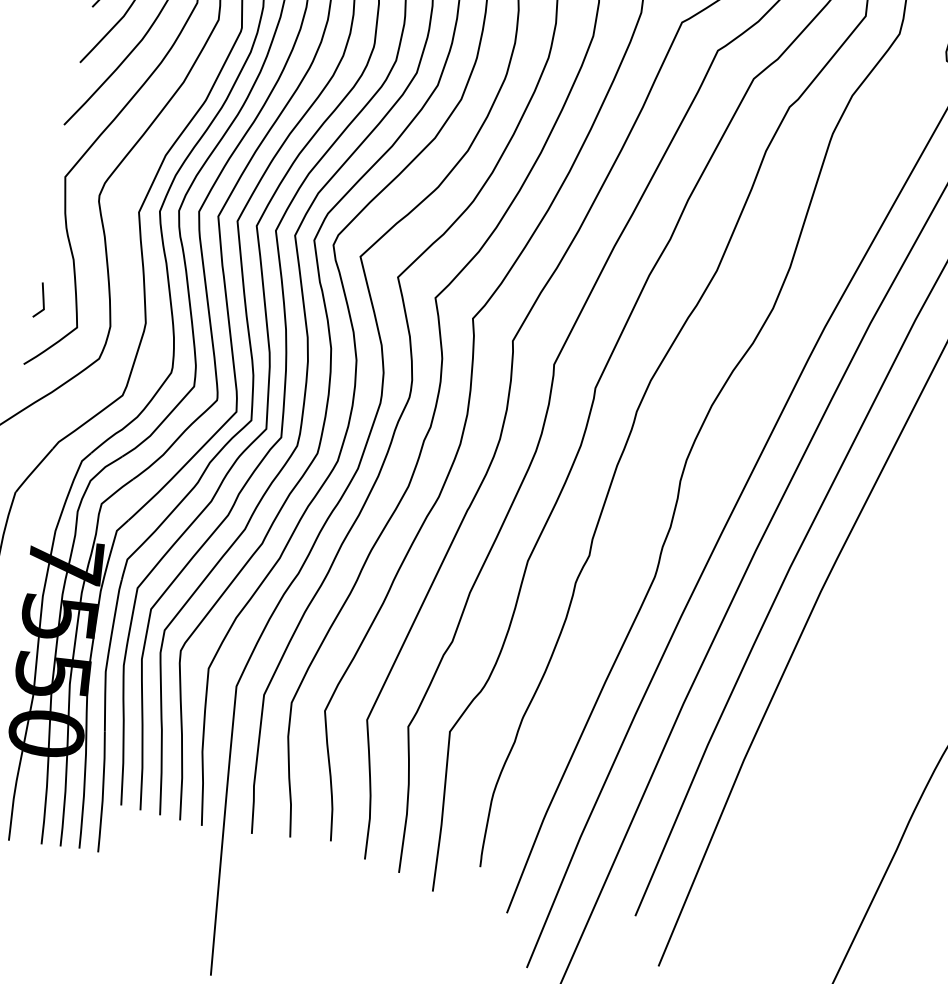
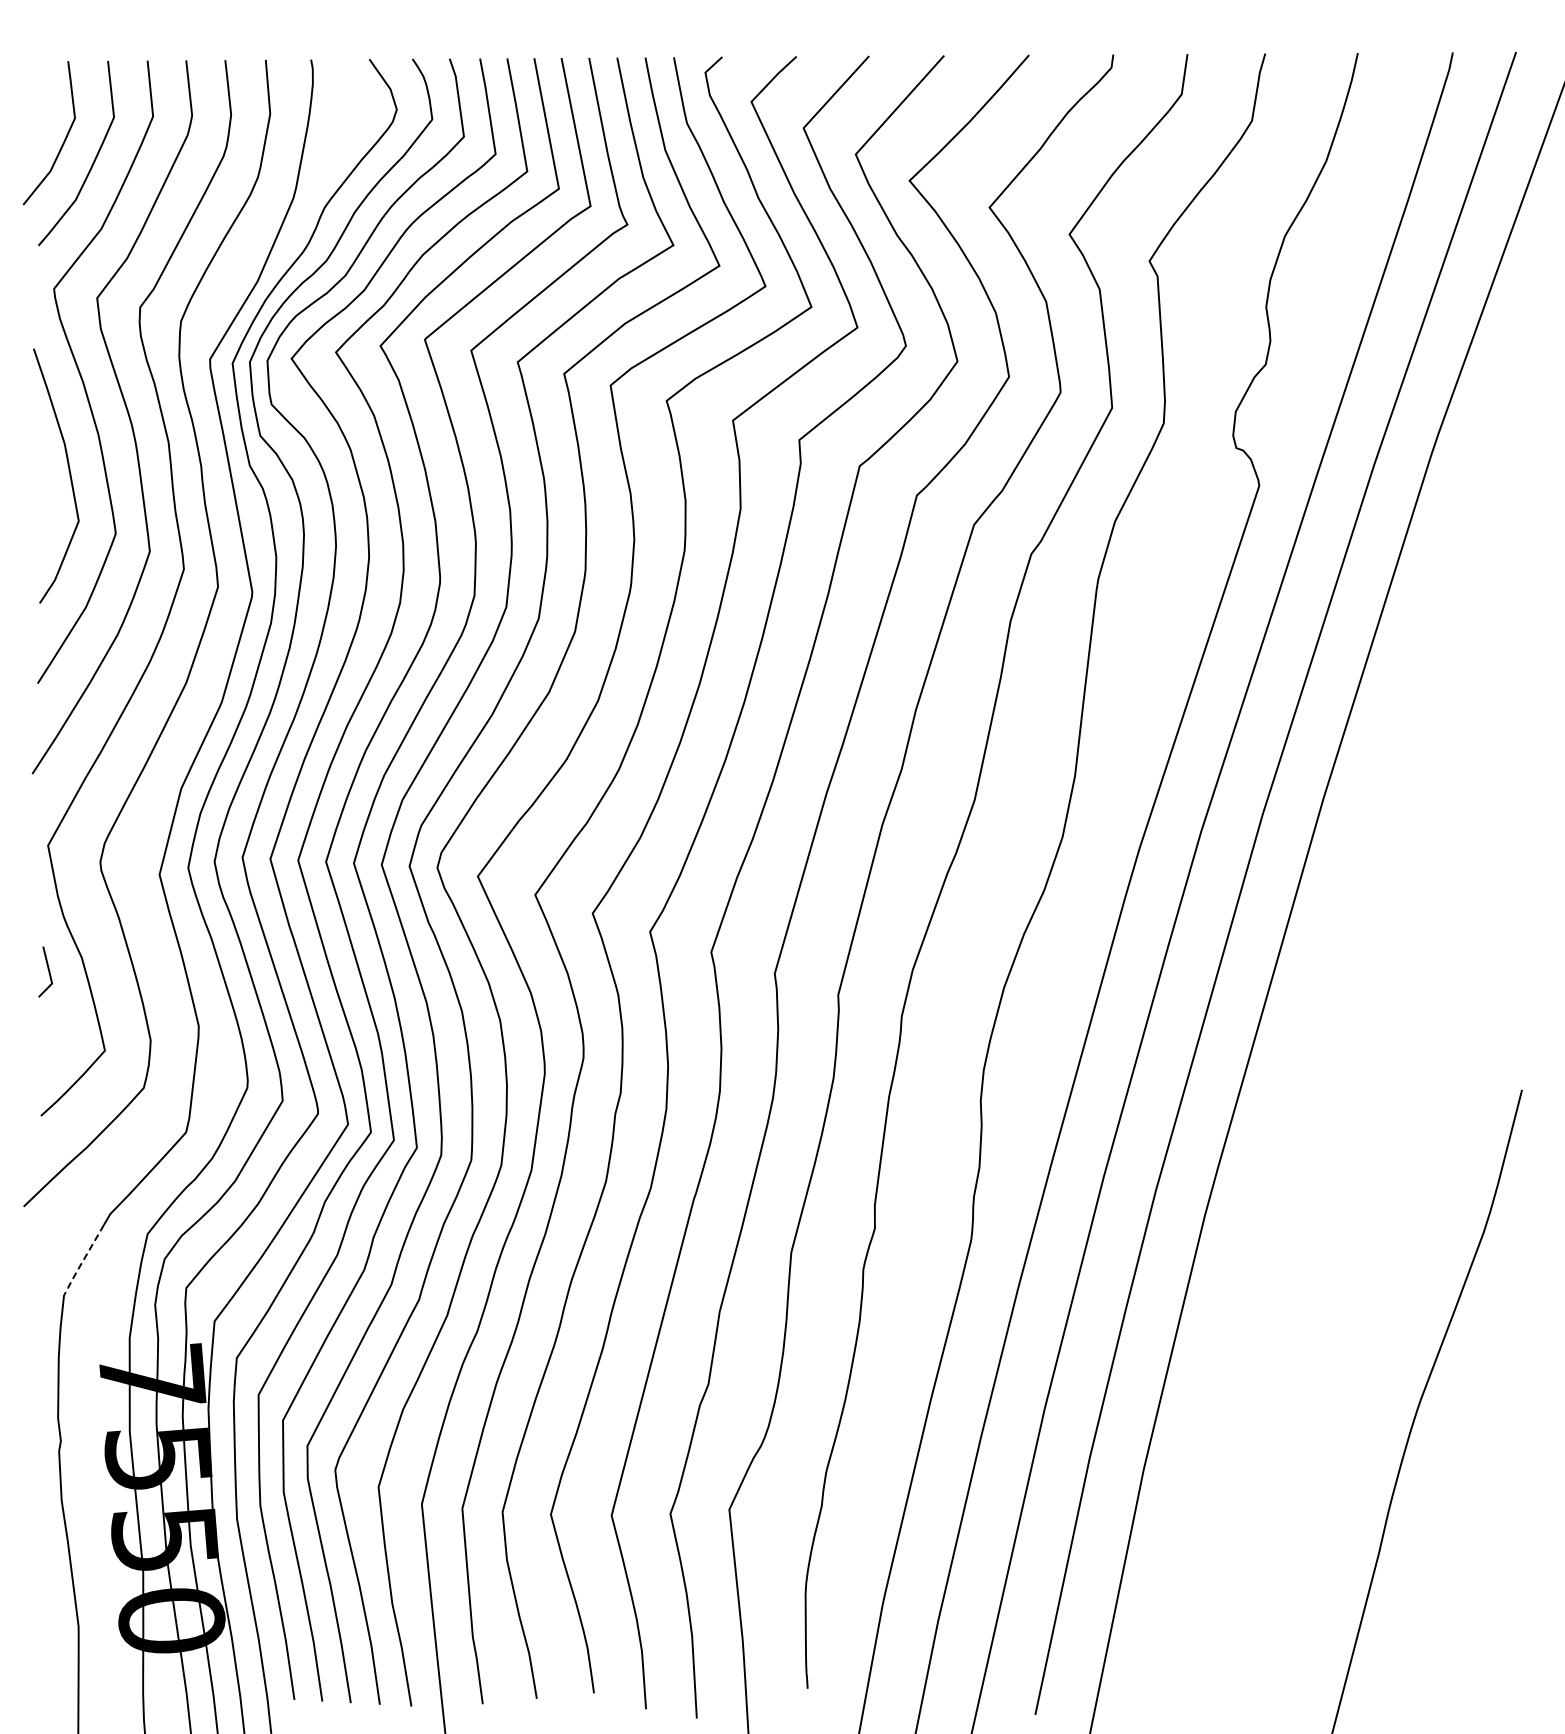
line: (42, 298) -> (47, 969), moved
line: (33, 470) -> (83, 1260), solid -> dashed

